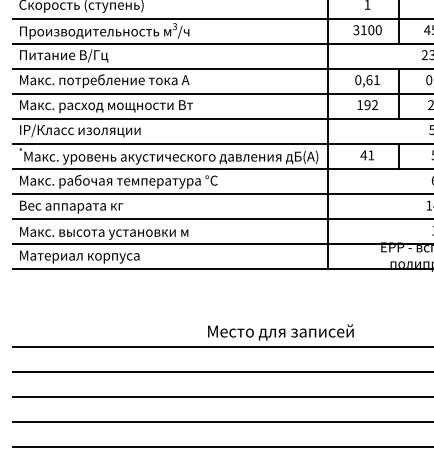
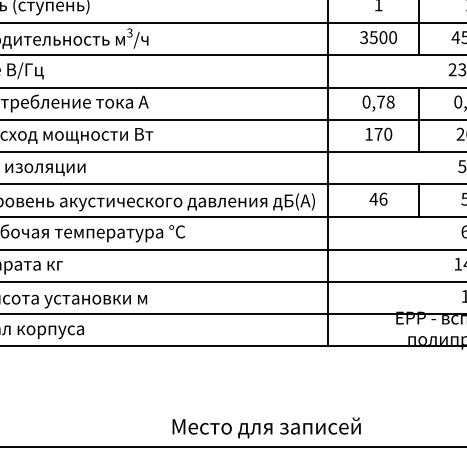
text: (363, 30) -> (373, 37), 3100 -> 3500
text: (372, 80) -> (384, 102), 0,61 -> 0,78
text: (371, 105) -> (383, 134), 192 -> 170
text: (371, 155) -> (383, 199), 41 -> 46

